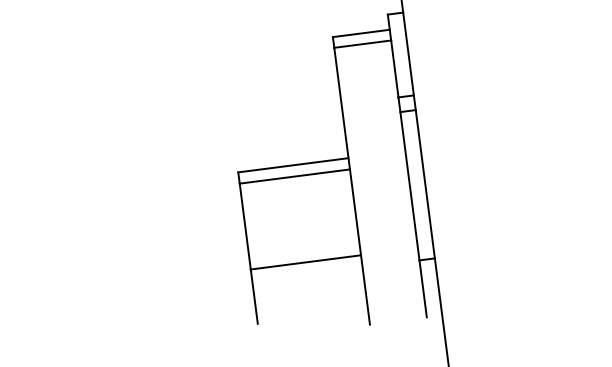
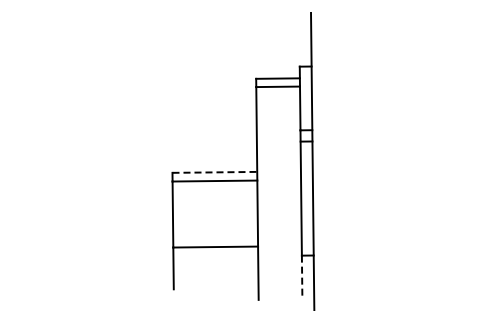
line: (294, 165) -> (215, 172), solid -> dashed
line: (423, 288) -> (302, 277), solid -> dashed

